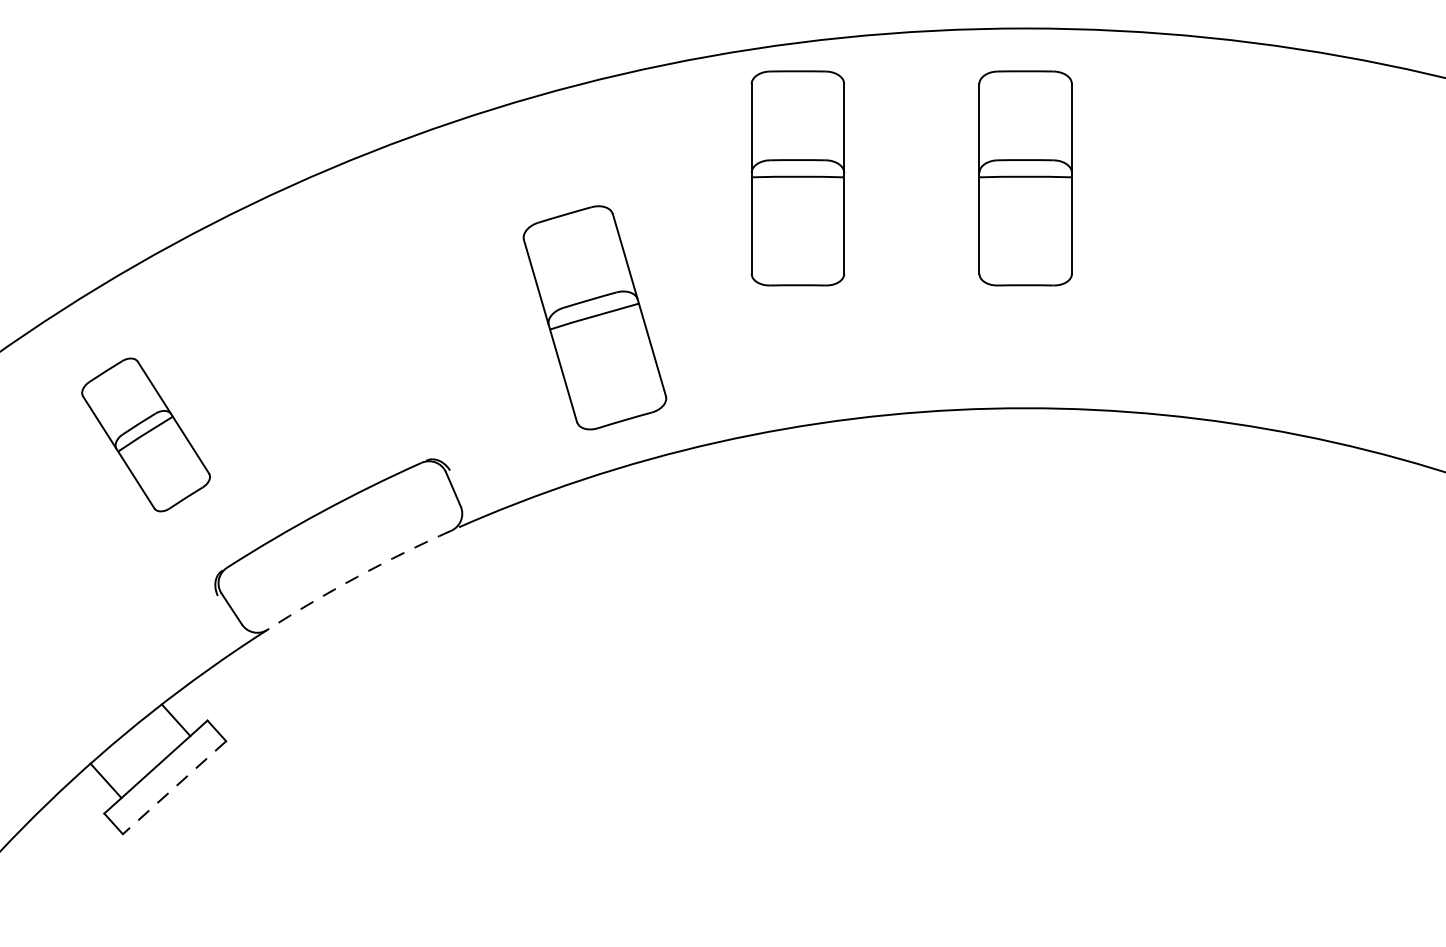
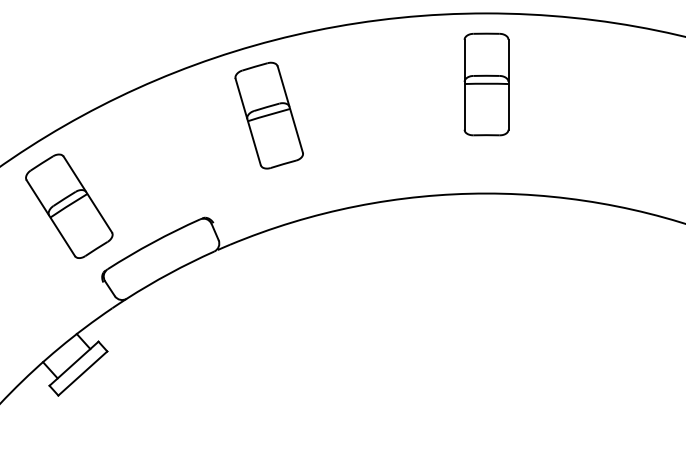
part: (797, 178) -> (378, 84), removed
part: (593, 317) -> (268, 115), moved
part: (146, 433) -> (69, 205), size x1.43
arc: (357, 576) -> (169, 273), dashed -> solid
line: (173, 787) -> (82, 373), dashed -> solid

